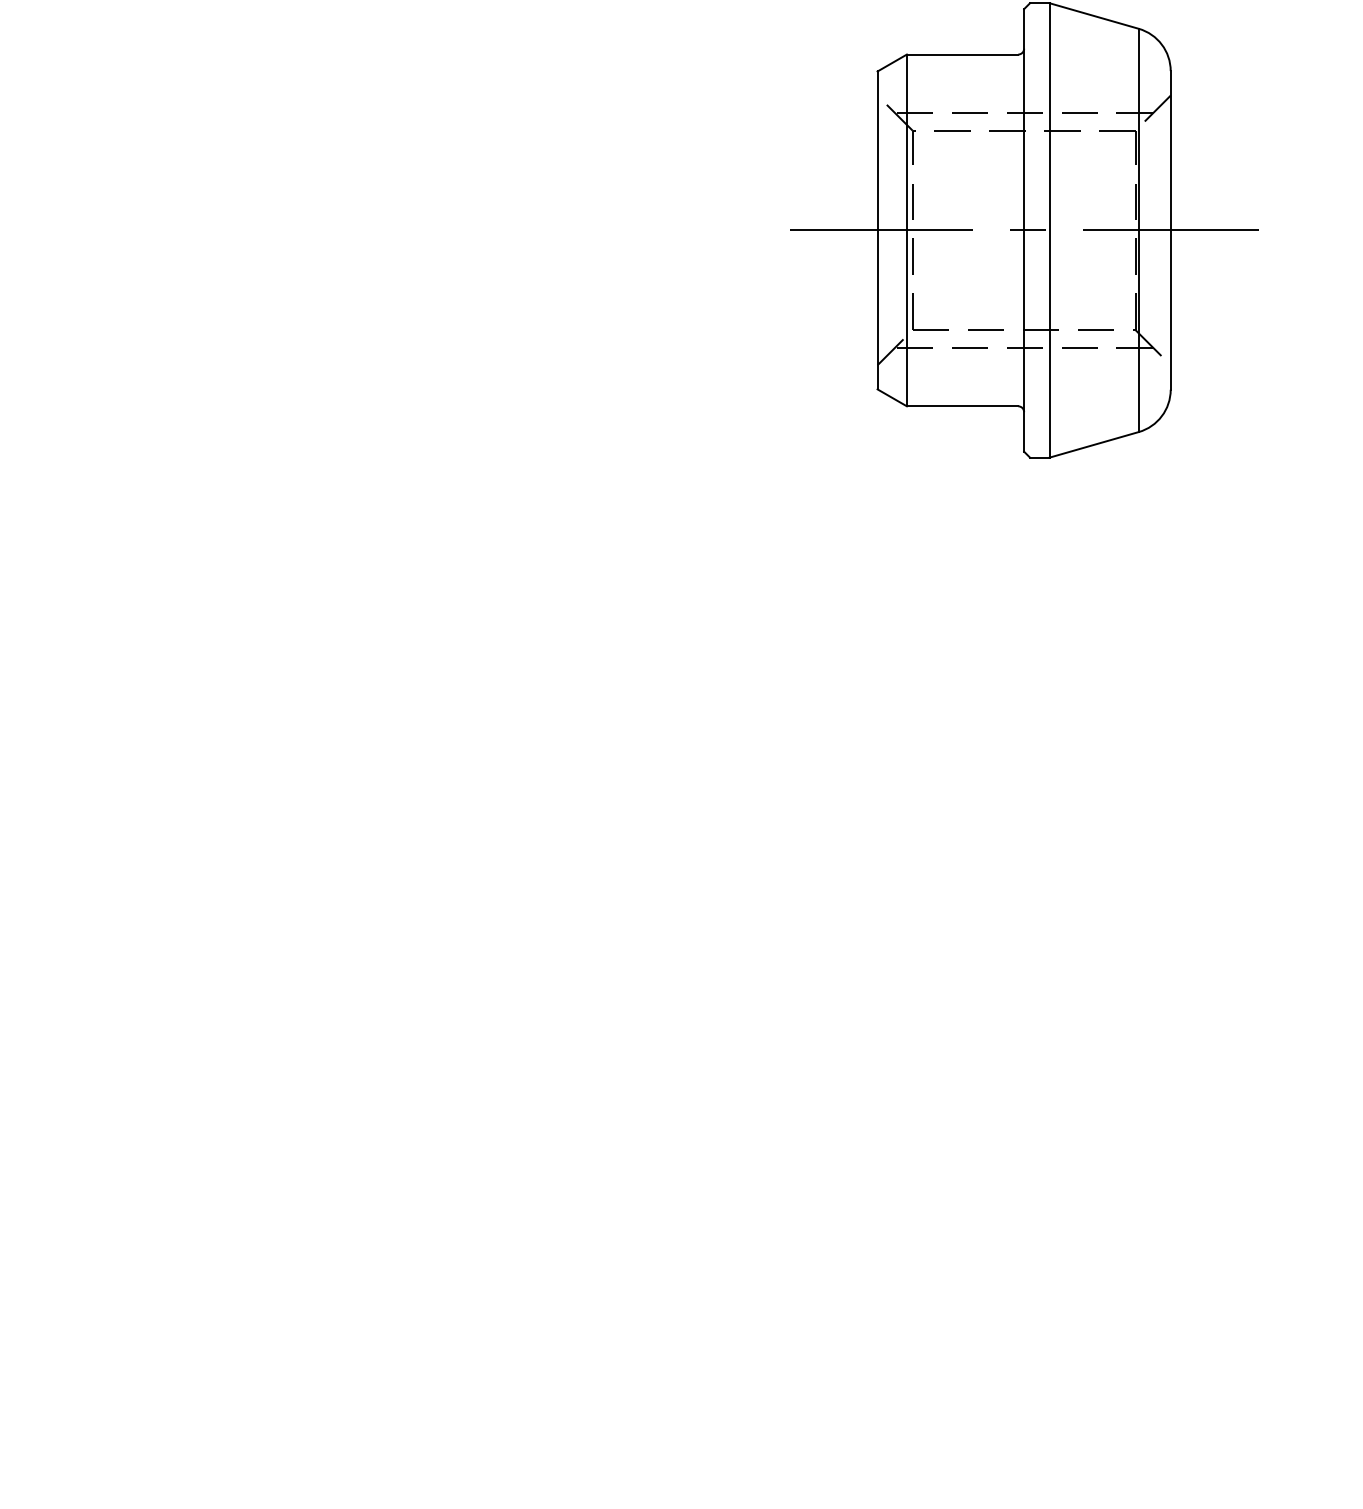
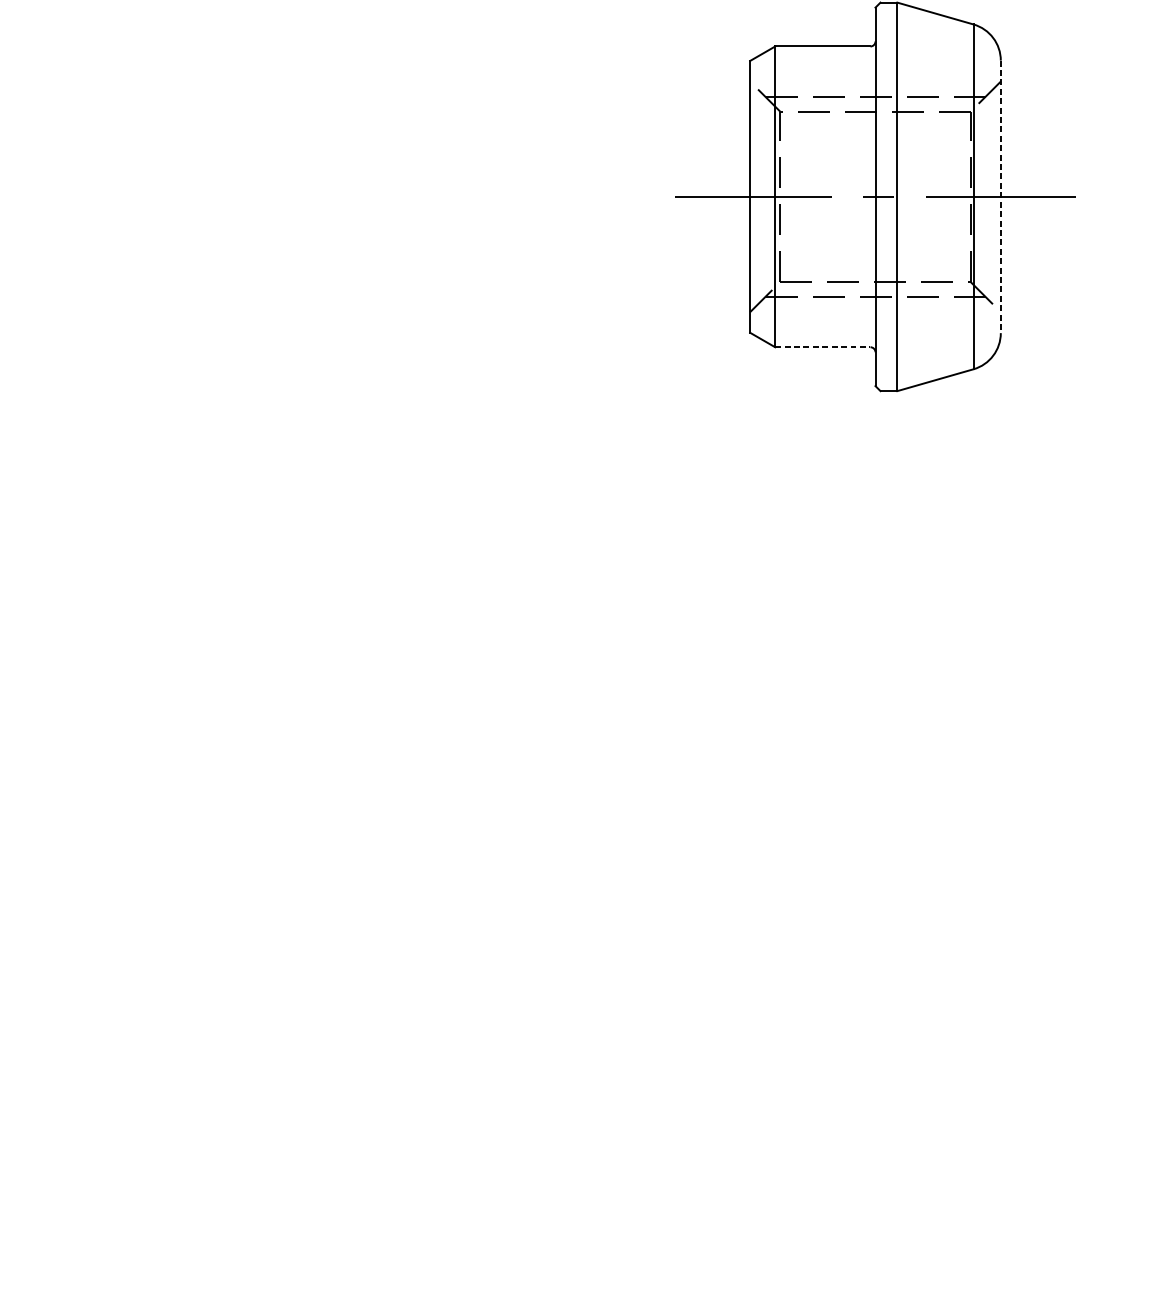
line: (1170, 230) -> (1000, 196), solid -> dashed
line: (962, 406) -> (822, 347), solid -> dashed

